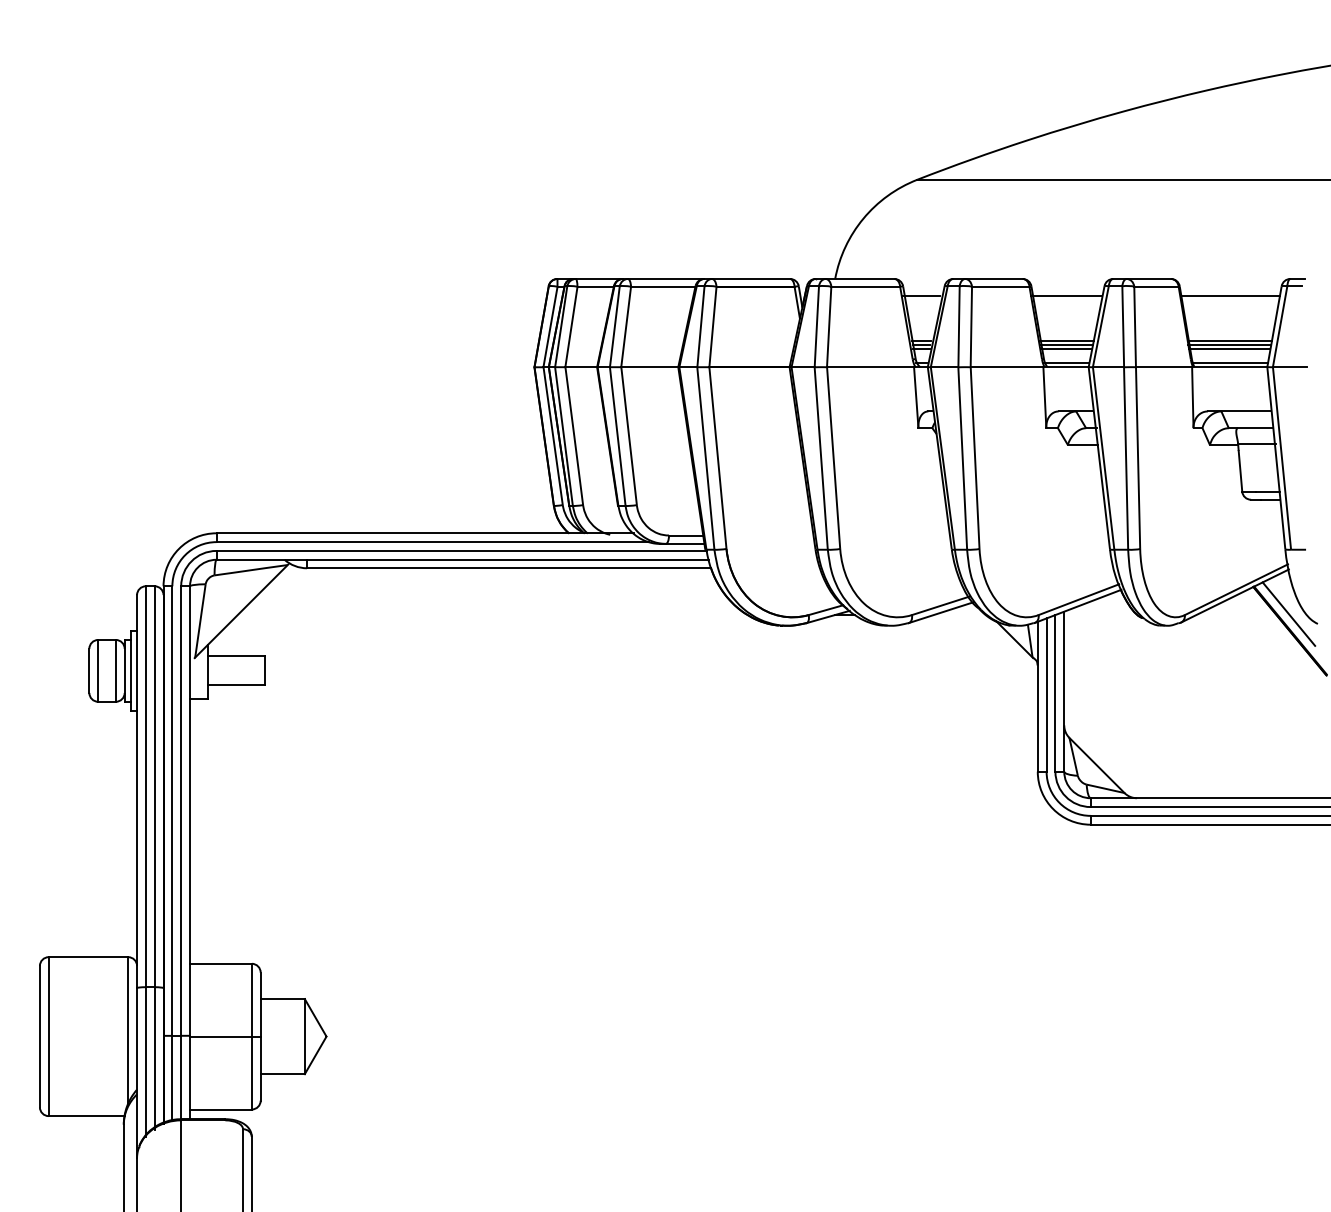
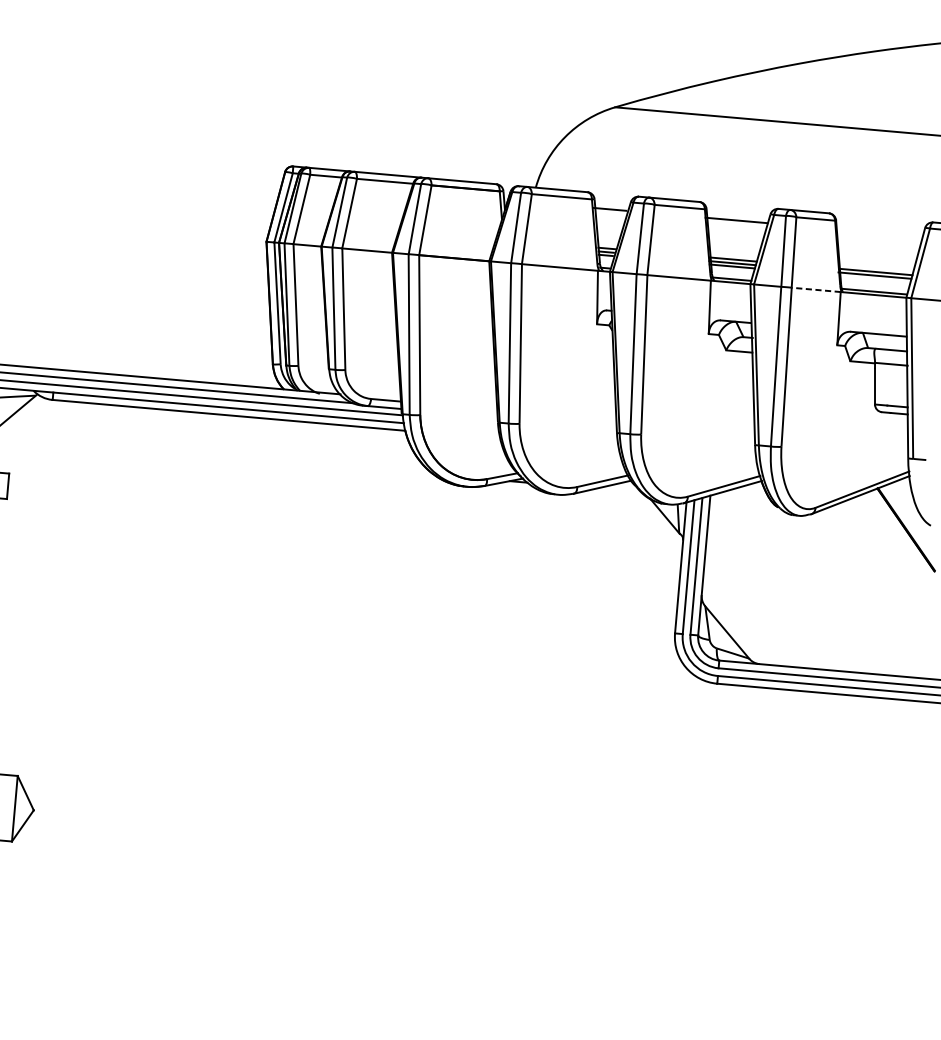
line: (1230, 296) -> (879, 233), removed
line: (1229, 349) -> (874, 279), removed
line: (1163, 367) -> (815, 290), solid -> dashed
line: (1288, 613) -> (906, 514), removed

